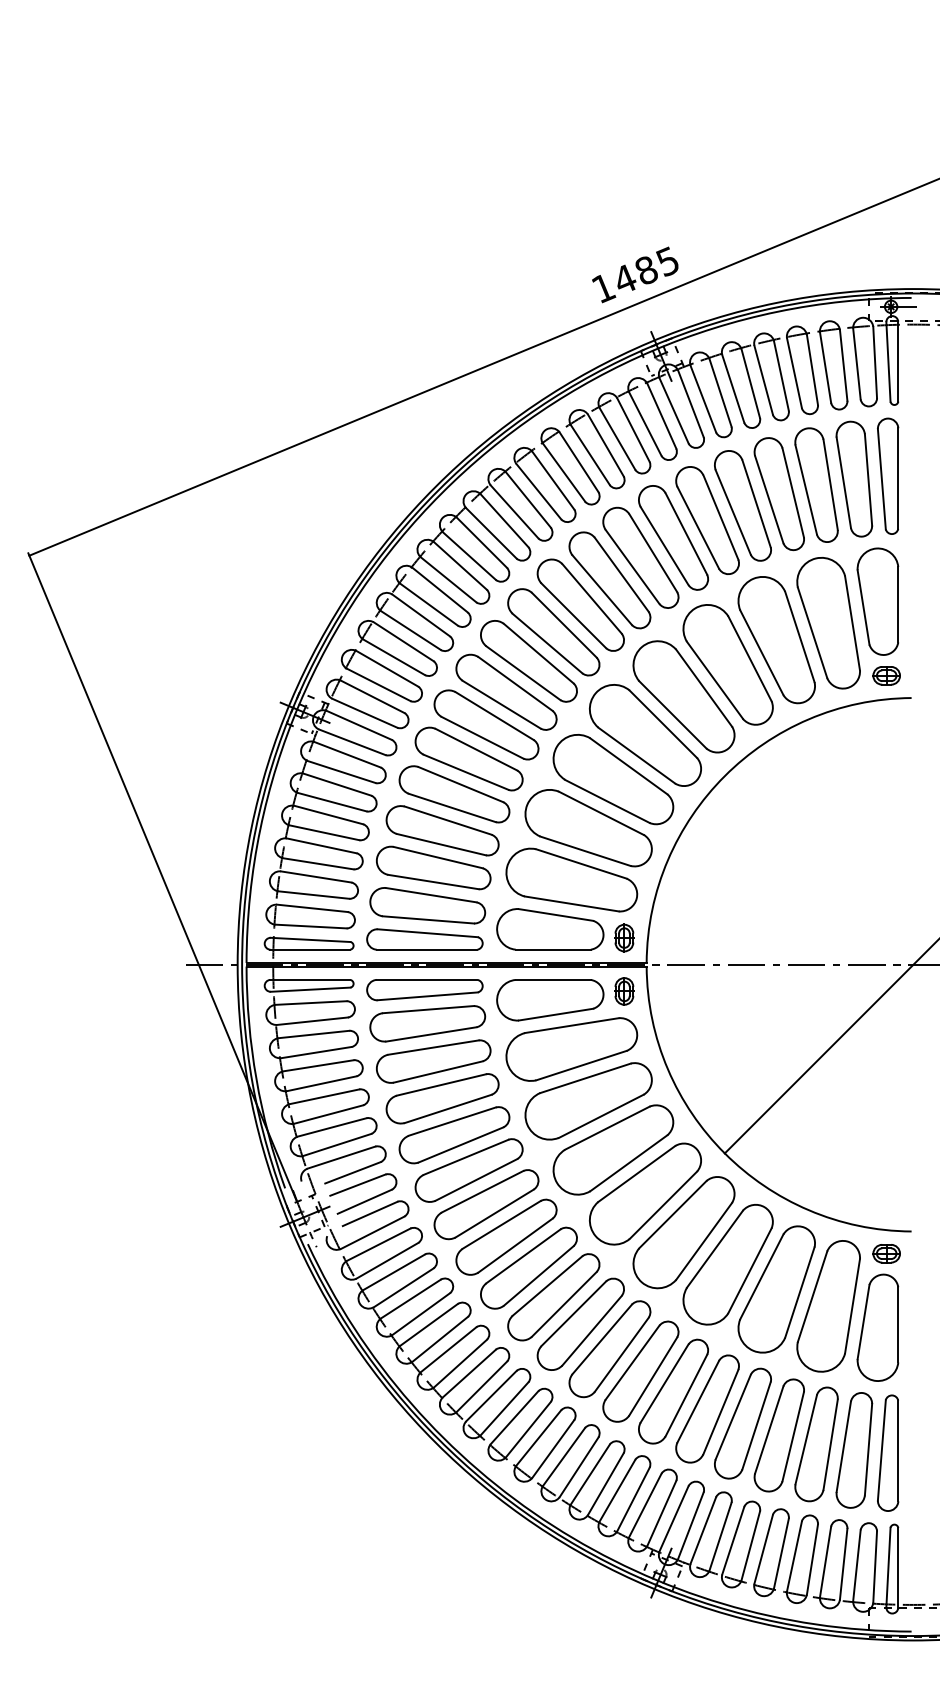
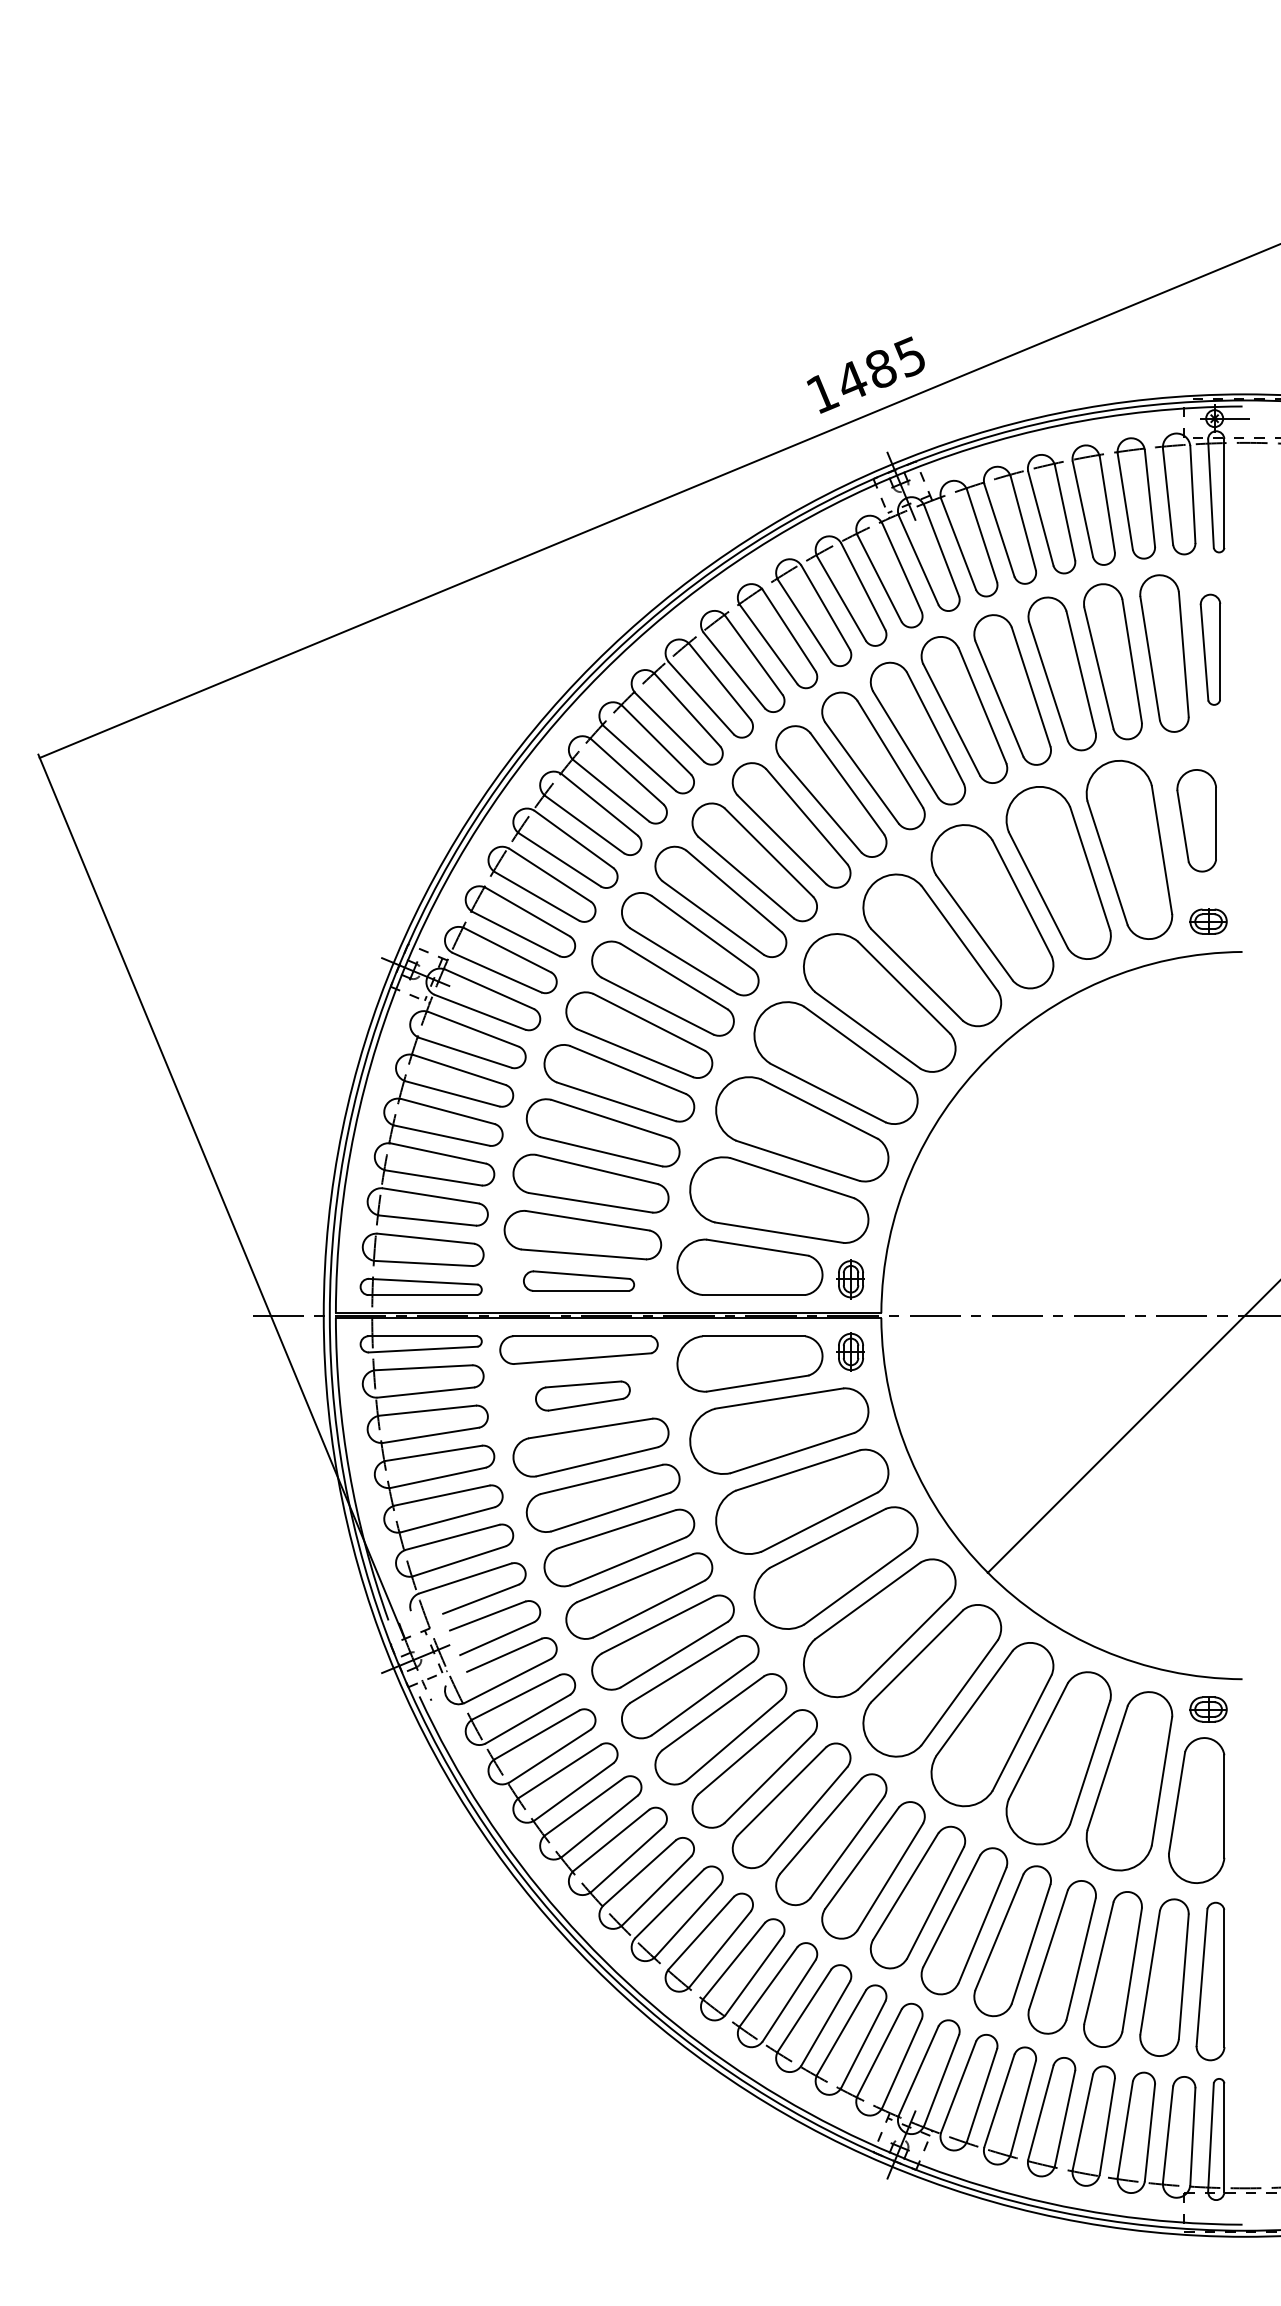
part: (888, 476) -> (1210, 649), size x0.7
part: (877, 601) -> (1196, 820), size x0.7
part: (424, 939) -> (578, 1280), size x0.7
part: (427, 1023) -> (582, 1395), size x0.6

